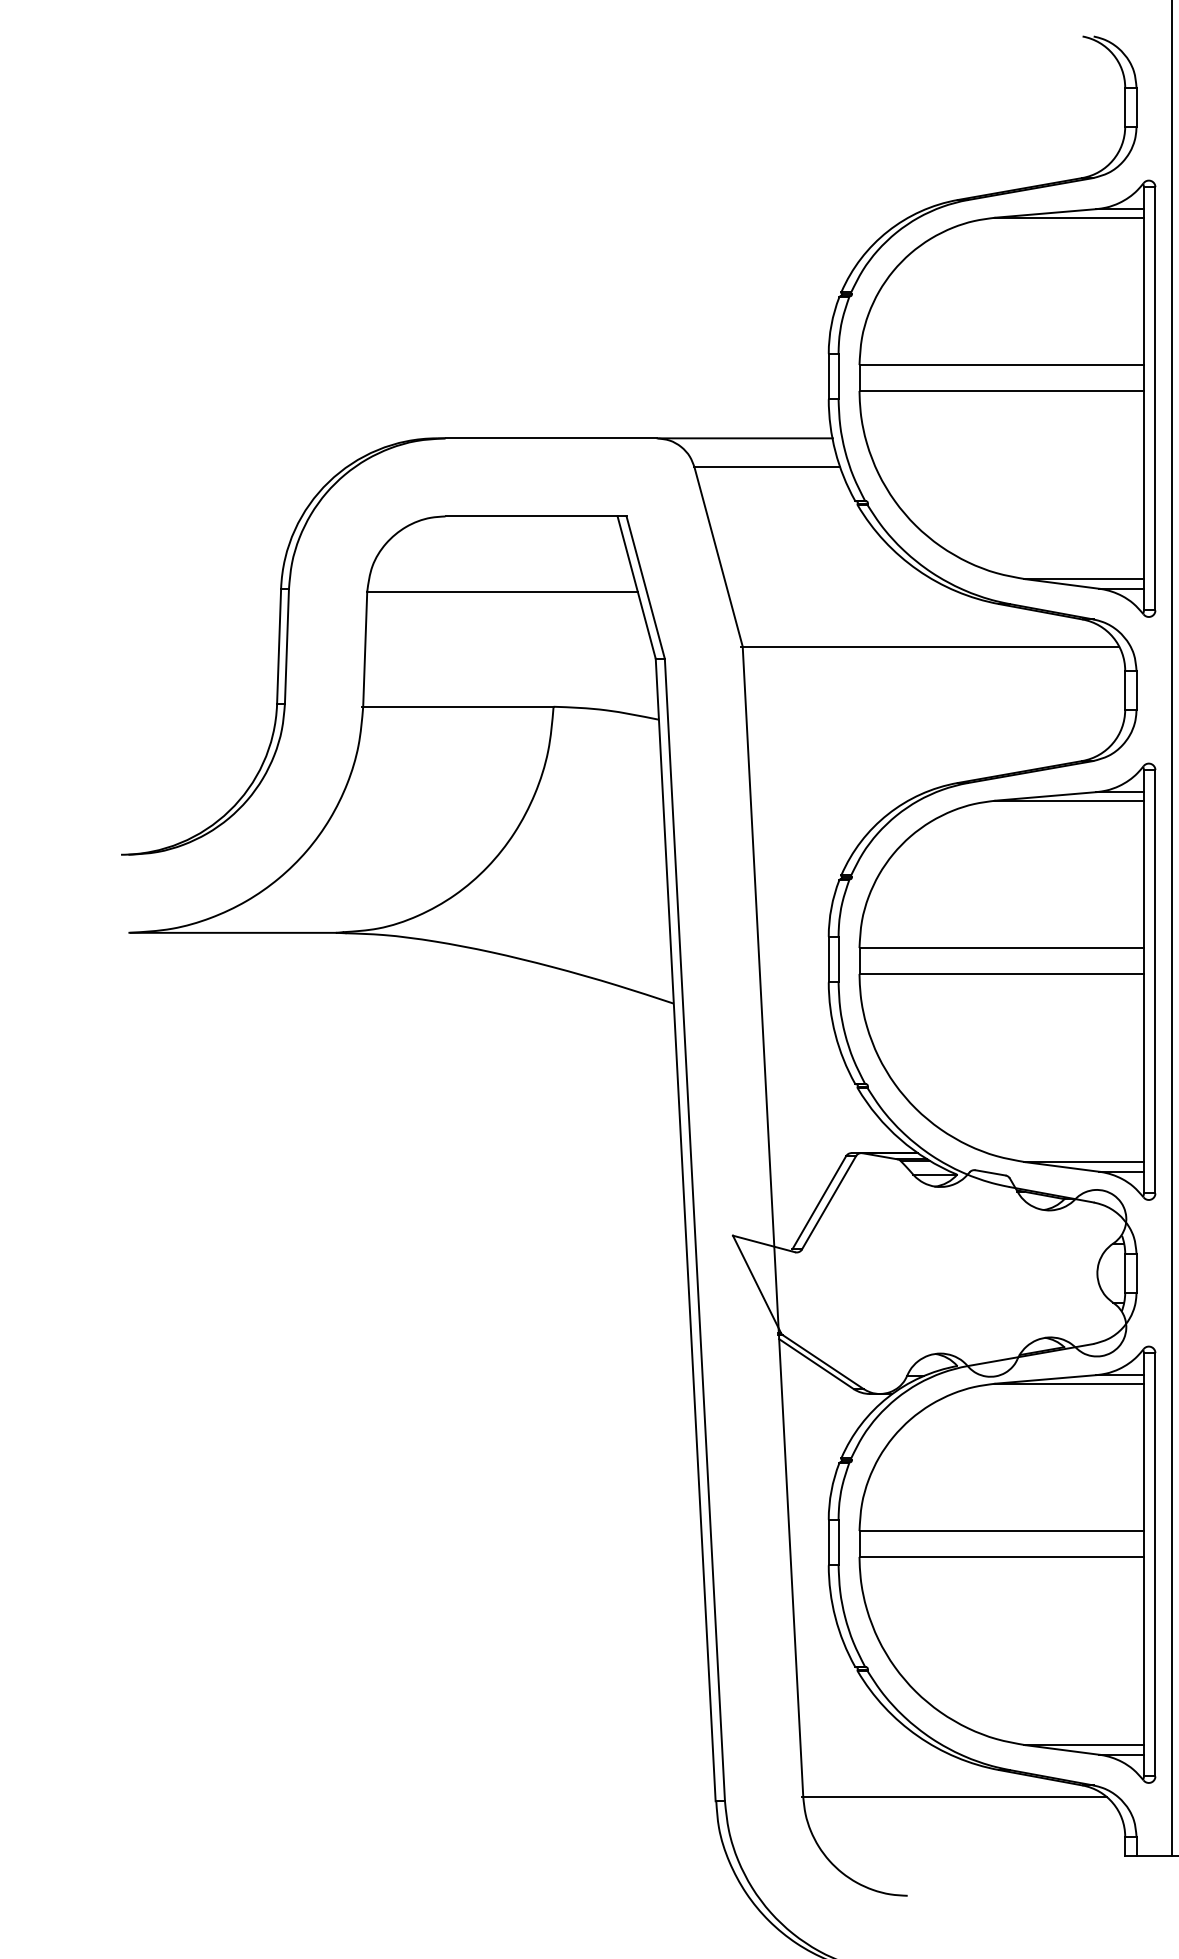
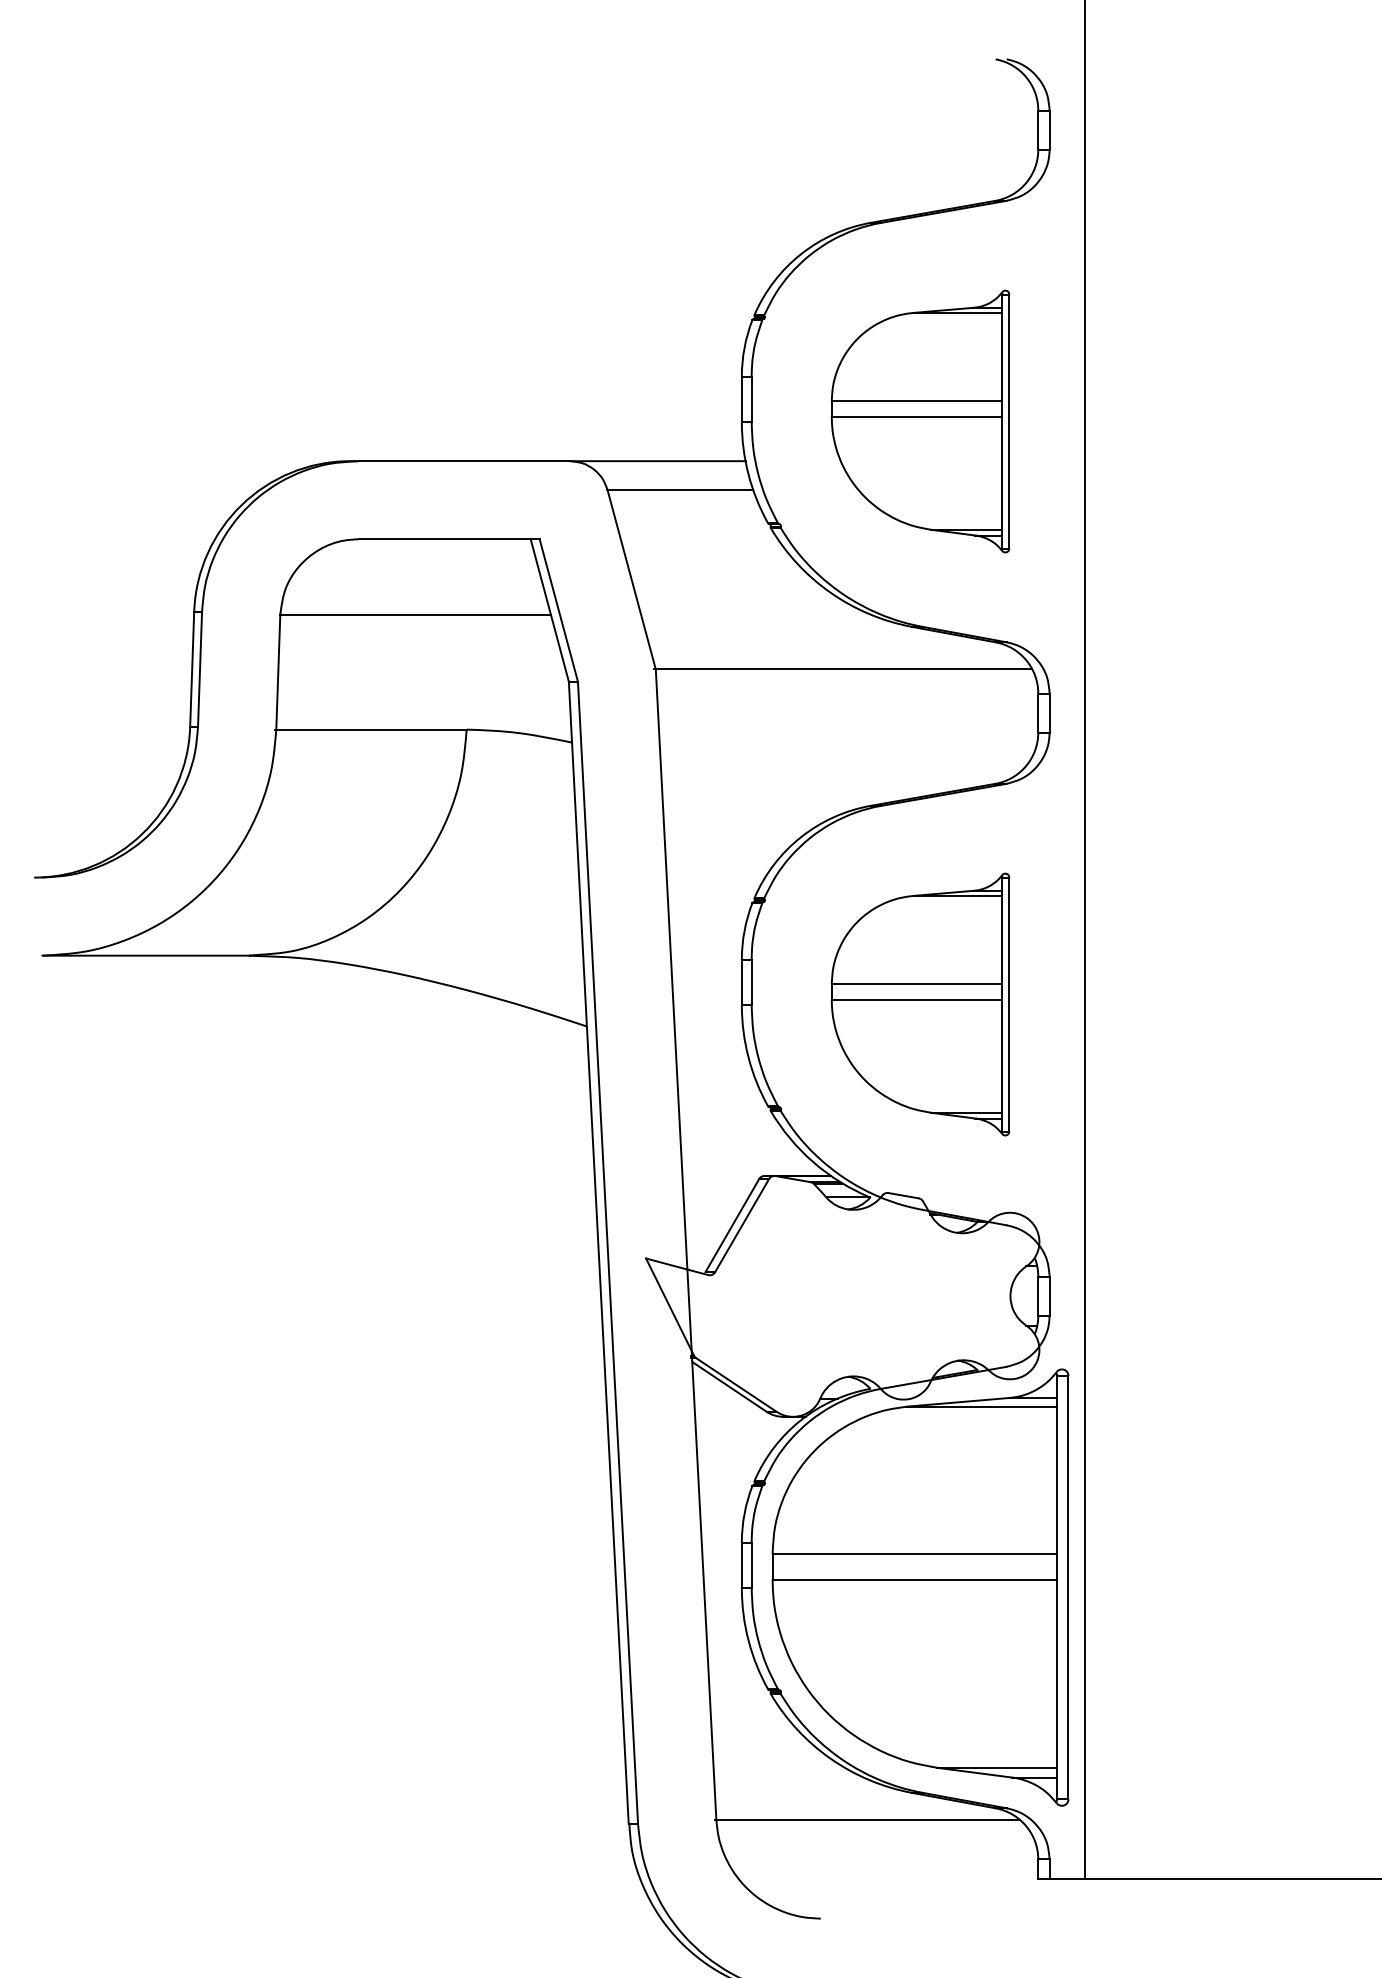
part: (1007, 398) -> (920, 421), size x0.6
part: (1007, 981) -> (920, 1004), size x0.6

